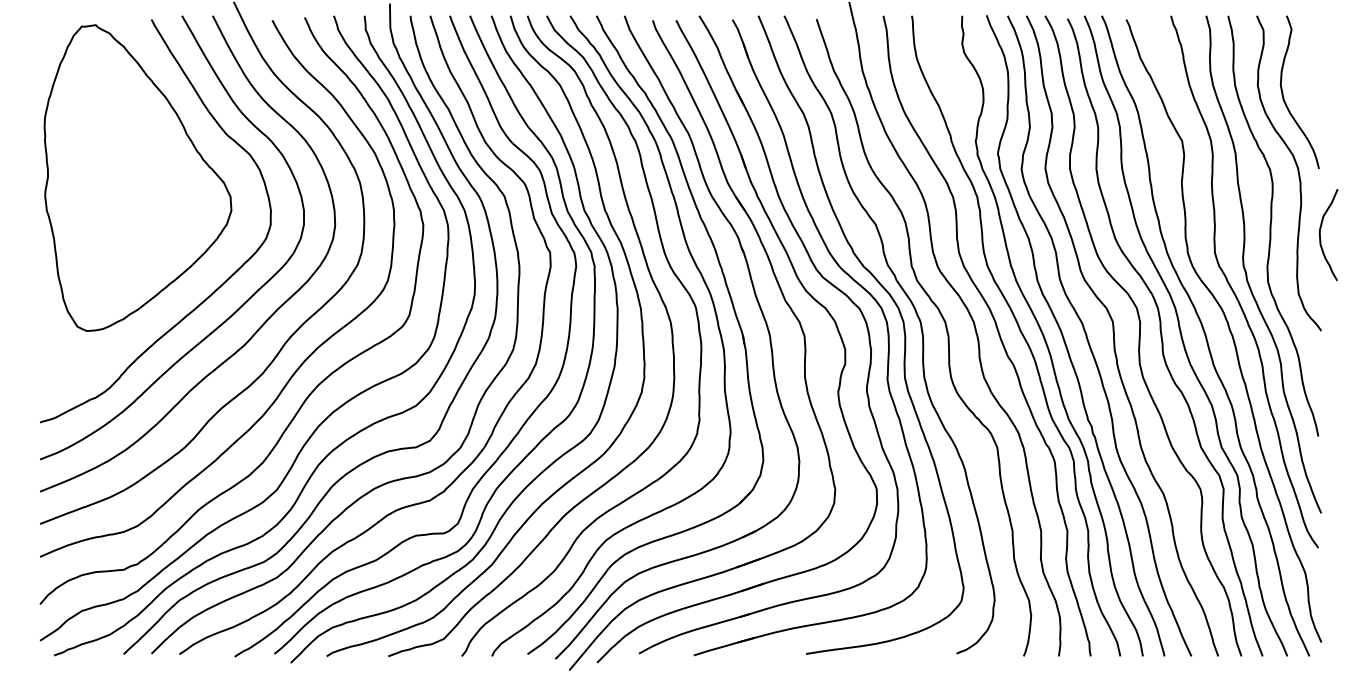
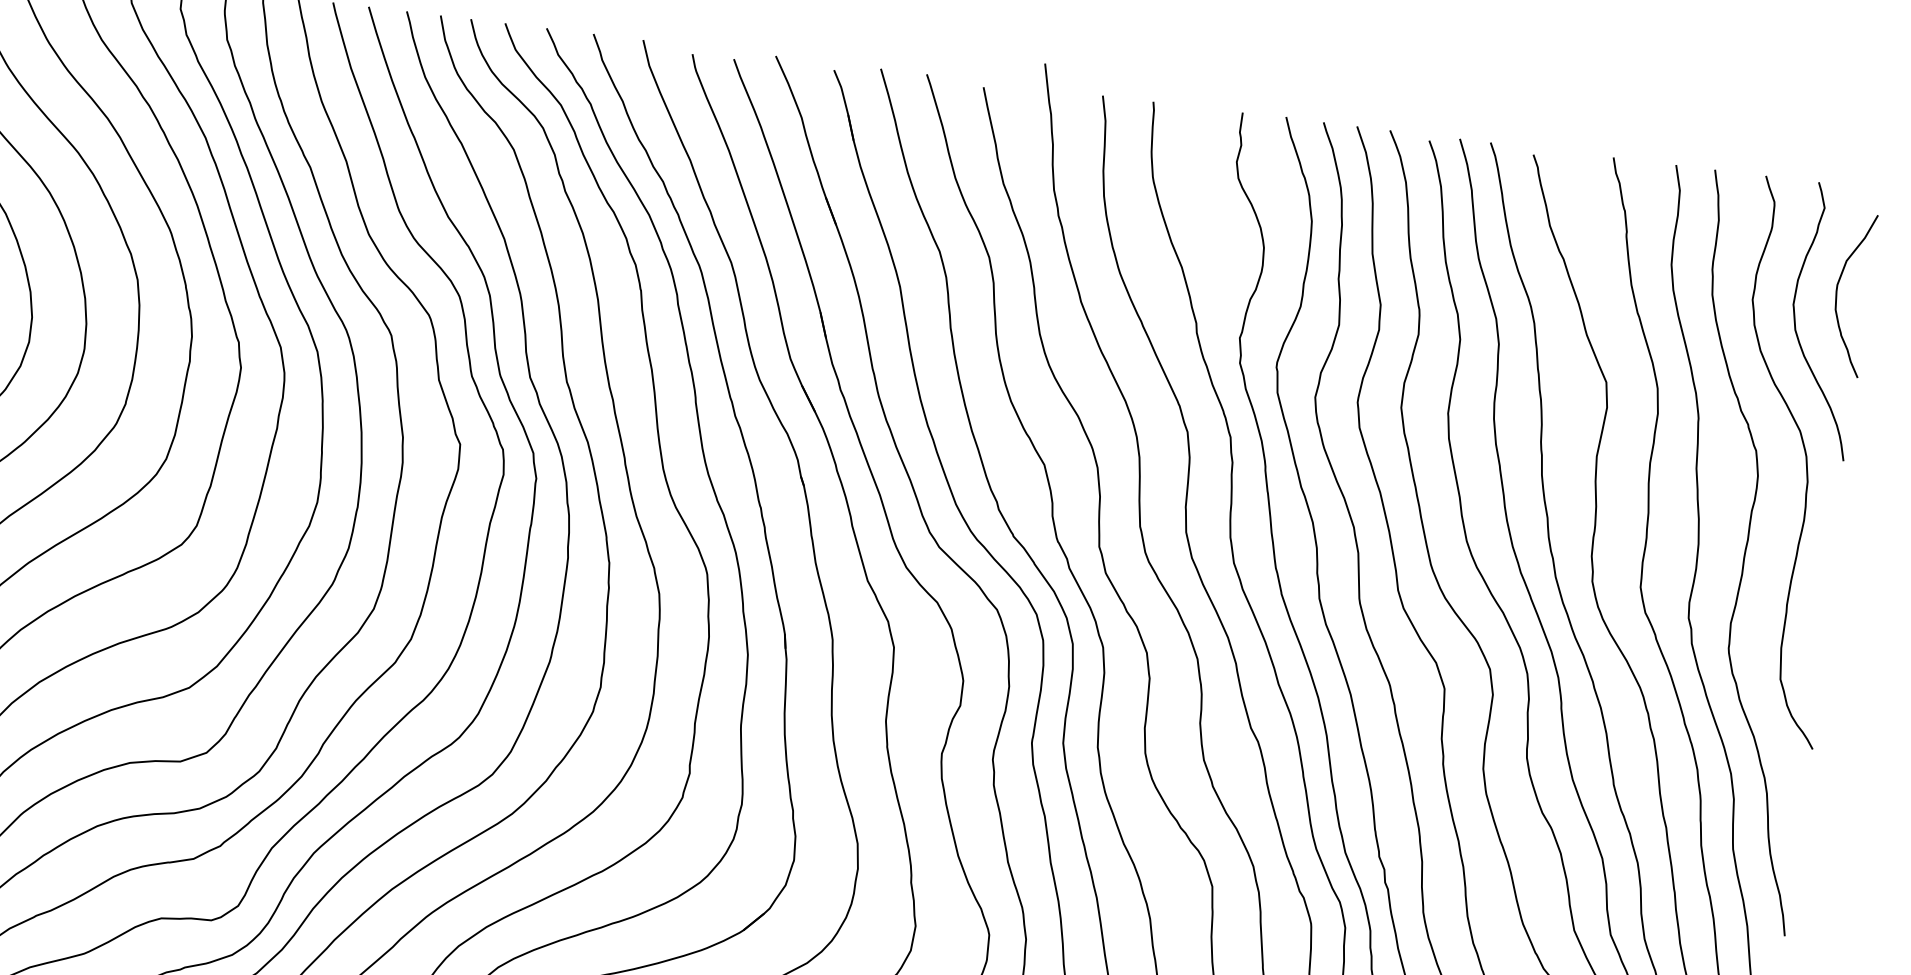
curve: (1320, 234) -> (1837, 292), moved

